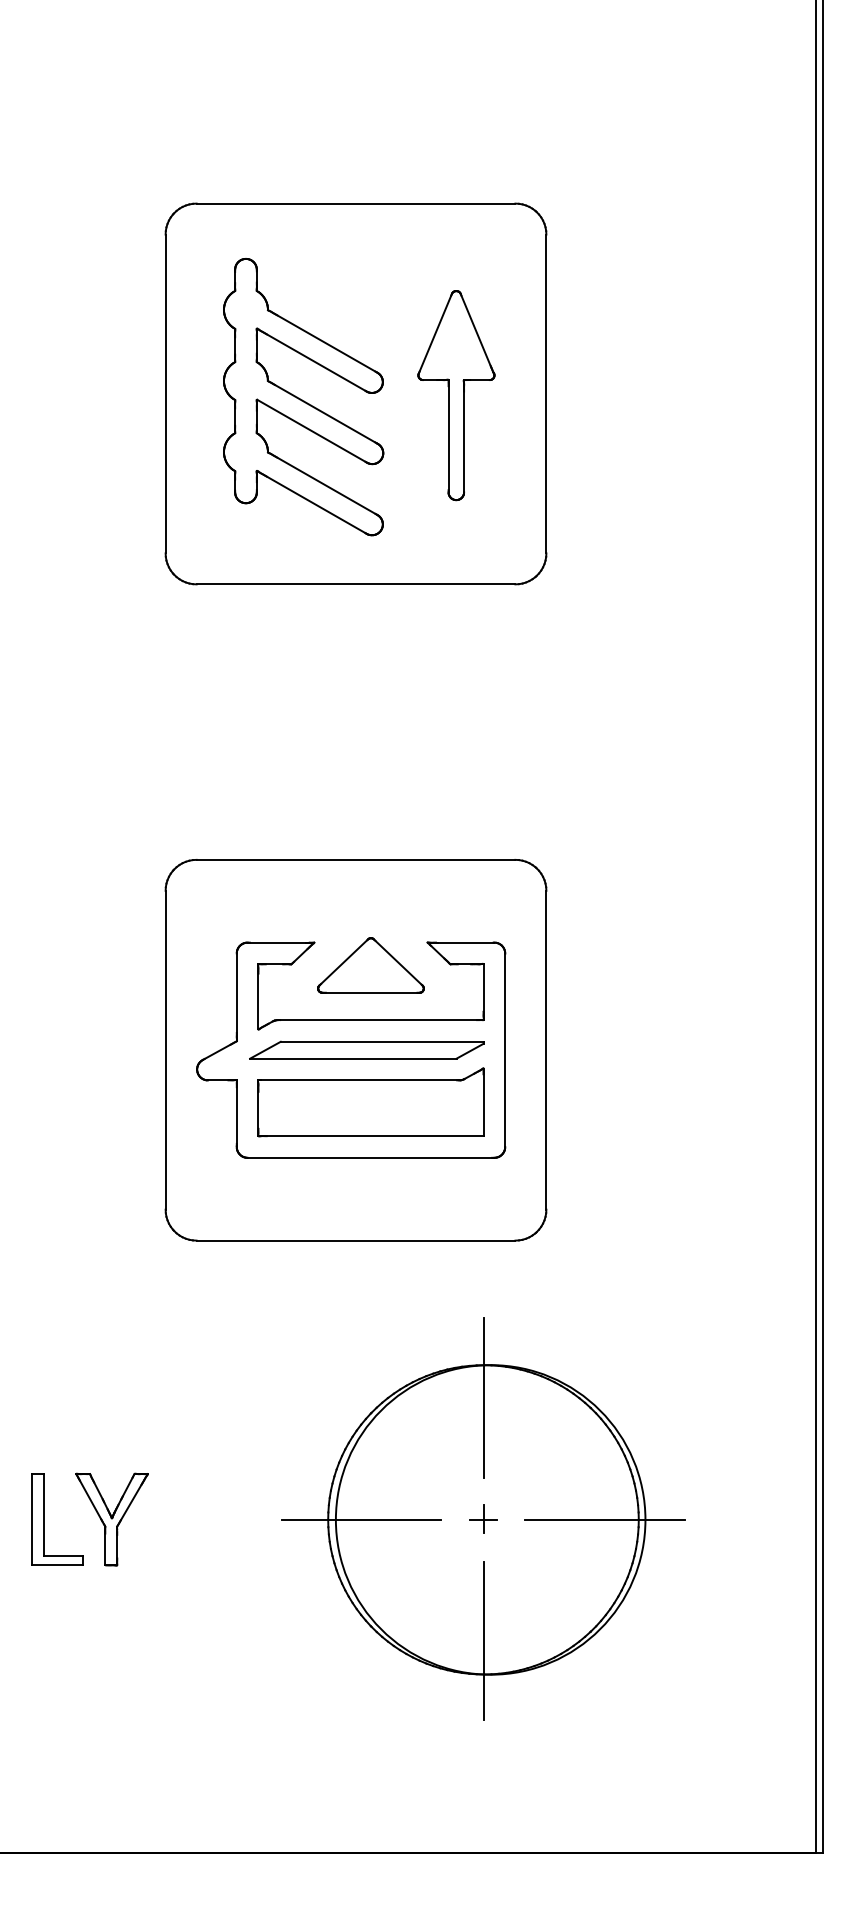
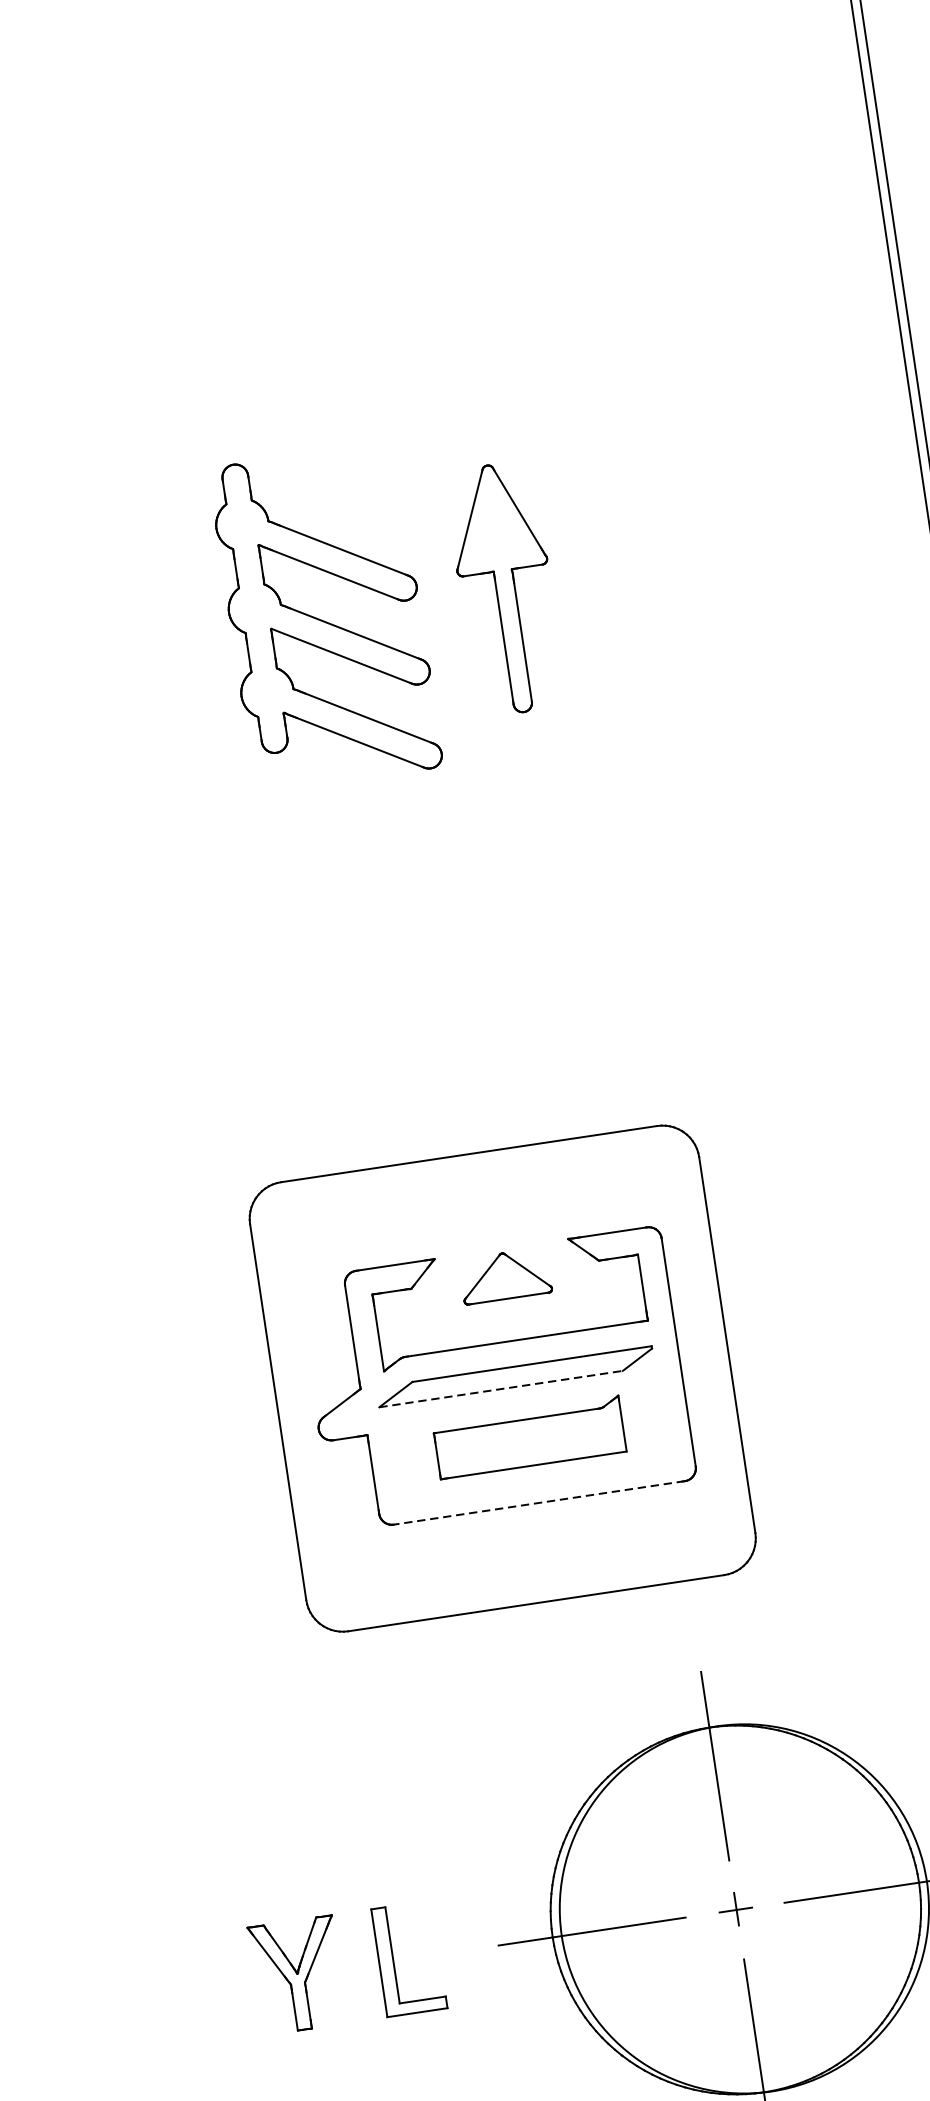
part: (355, 393) -> (386, 604), removed
part: (370, 965) -> (504, 1276), size x0.7
line: (353, 1058) -> (501, 1388), solid -> dashed
part: (370, 1102) -> (529, 1437), size x0.7
line: (370, 1157) -> (538, 1502), solid -> dashed
part: (44, 1519) -> (393, 1960), moved

